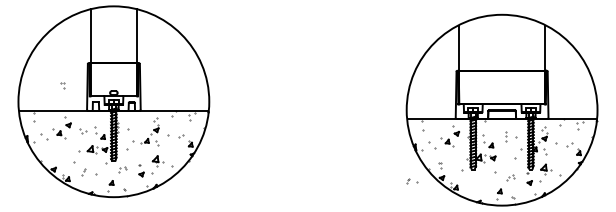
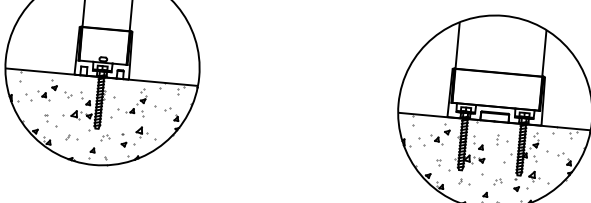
part: (62, 85) -> (45, 117), moved
part: (440, 165) -> (439, 161), moved
part: (90, 172) -> (72, 137), size x0.71
part: (412, 181) -> (464, 182), moved

